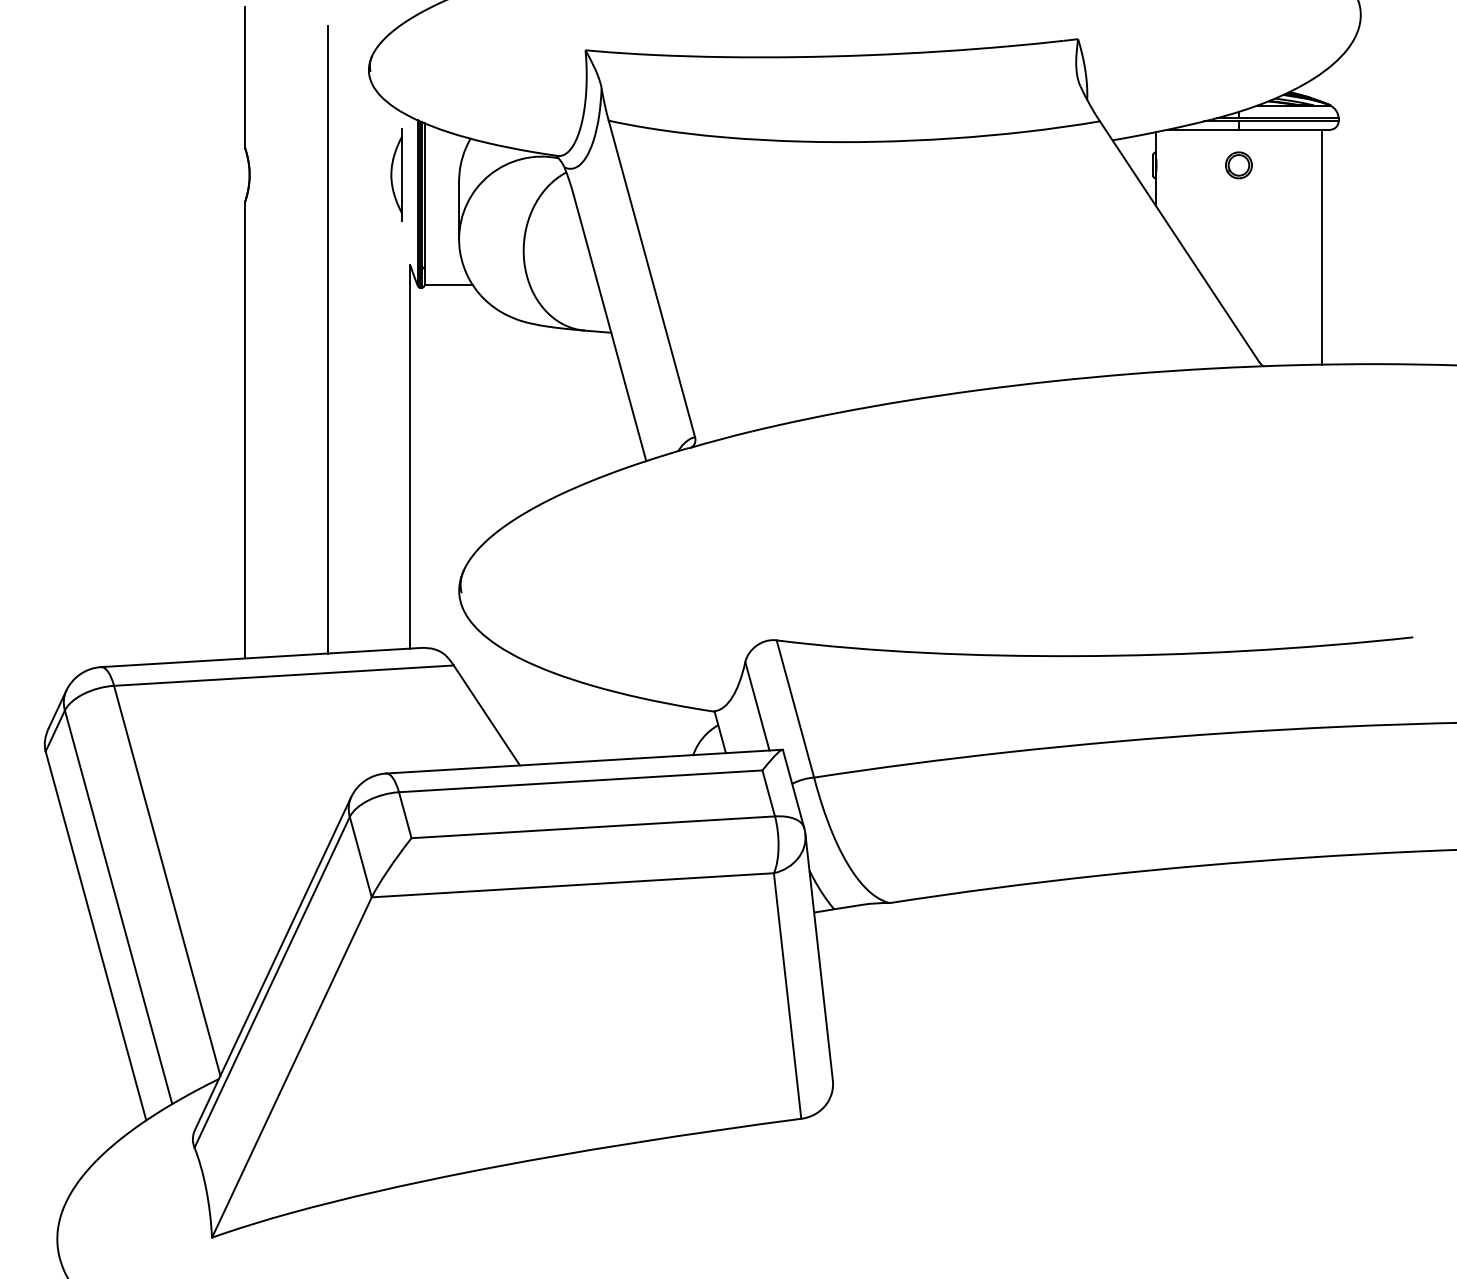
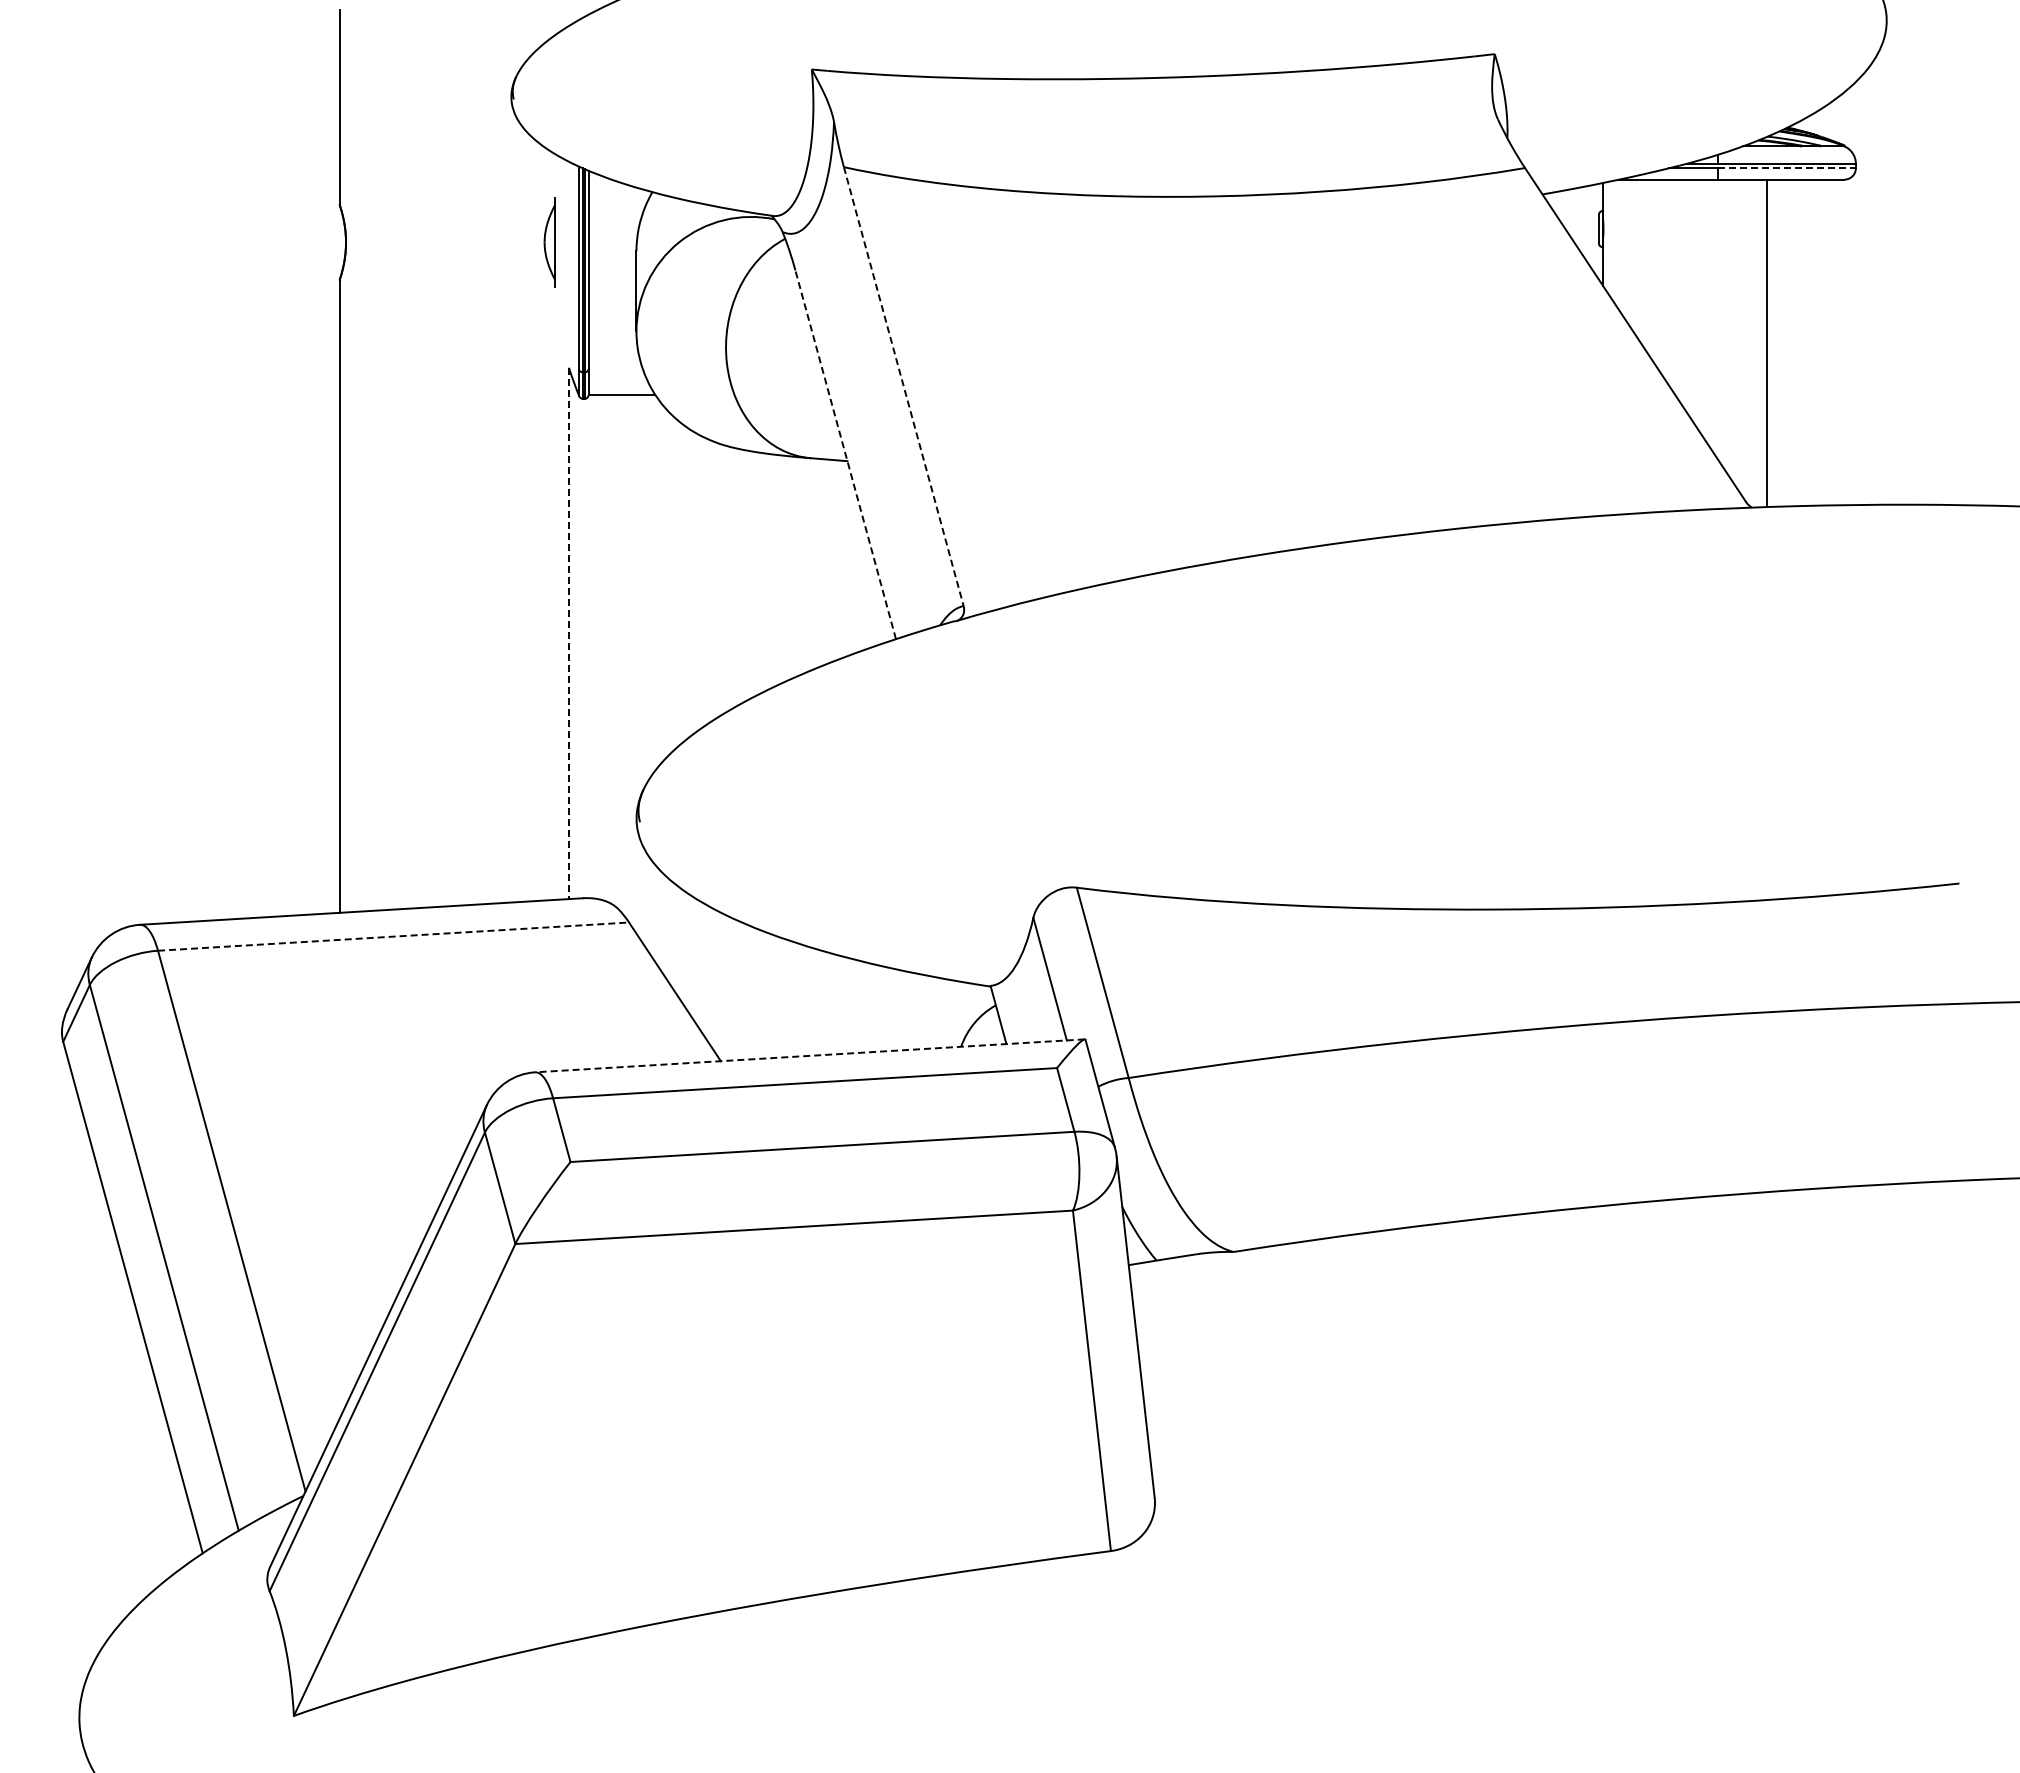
line: (1289, 121) -> (1787, 168), solid -> dashed
part: (1238, 165) -> (1717, 229), removed
part: (396, 175) -> (549, 242), size x0.7
line: (1321, 247) -> (1766, 342), moved
line: (651, 279) -> (903, 387), solid -> dashed
line: (609, 327) -> (845, 454), solid -> dashed
line: (327, 339) -> (454, 470), removed
line: (410, 457) -> (568, 633), solid -> dashed
line: (283, 675) -> (393, 936), solid -> dashed
line: (583, 761) -> (809, 1055), solid -> dashed

